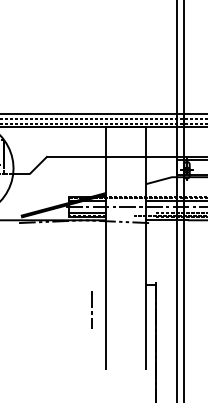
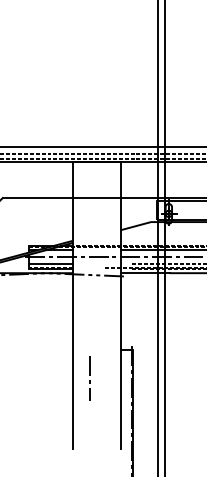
line: (91, 307) -> (88, 375), moved

